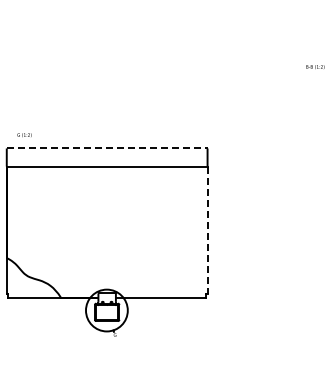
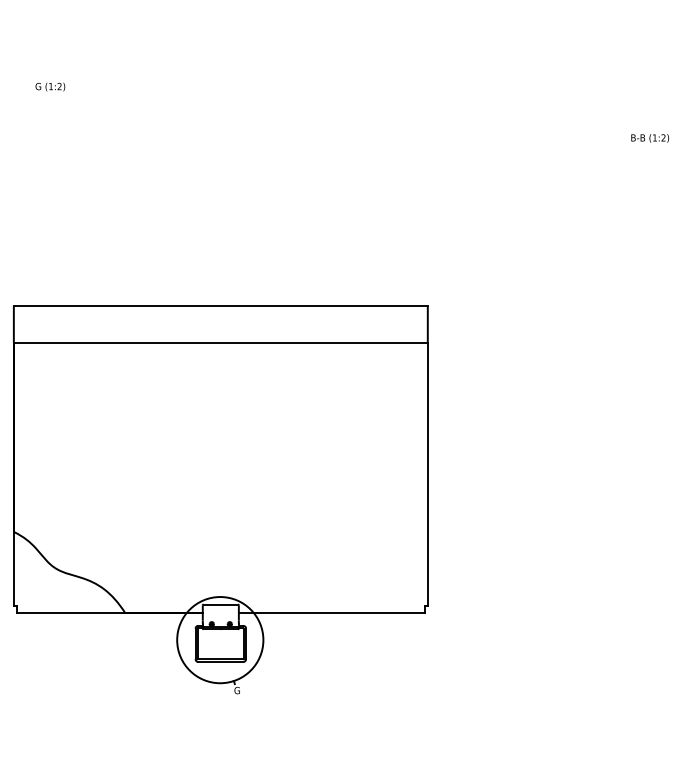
text: (24, 135) -> (50, 87), moved
line: (107, 148) -> (221, 306), dashed -> solid
line: (207, 230) -> (427, 475), dashed -> solid

